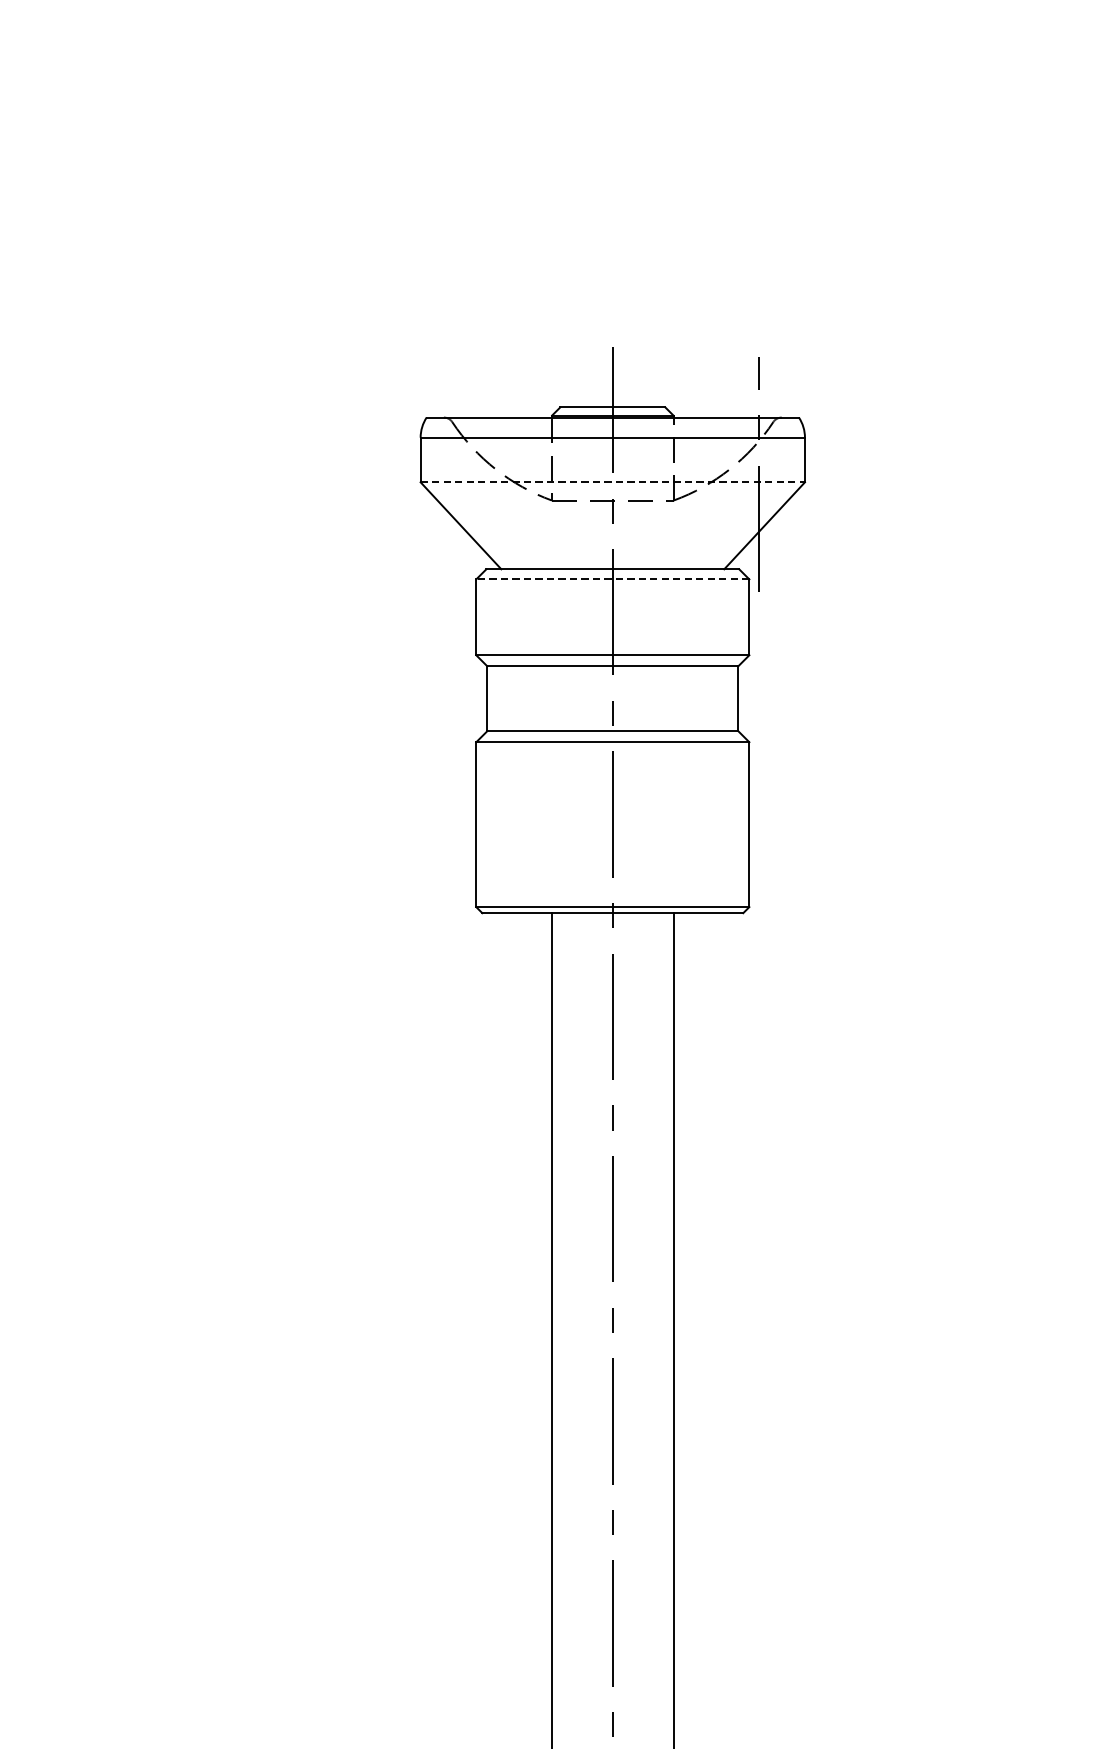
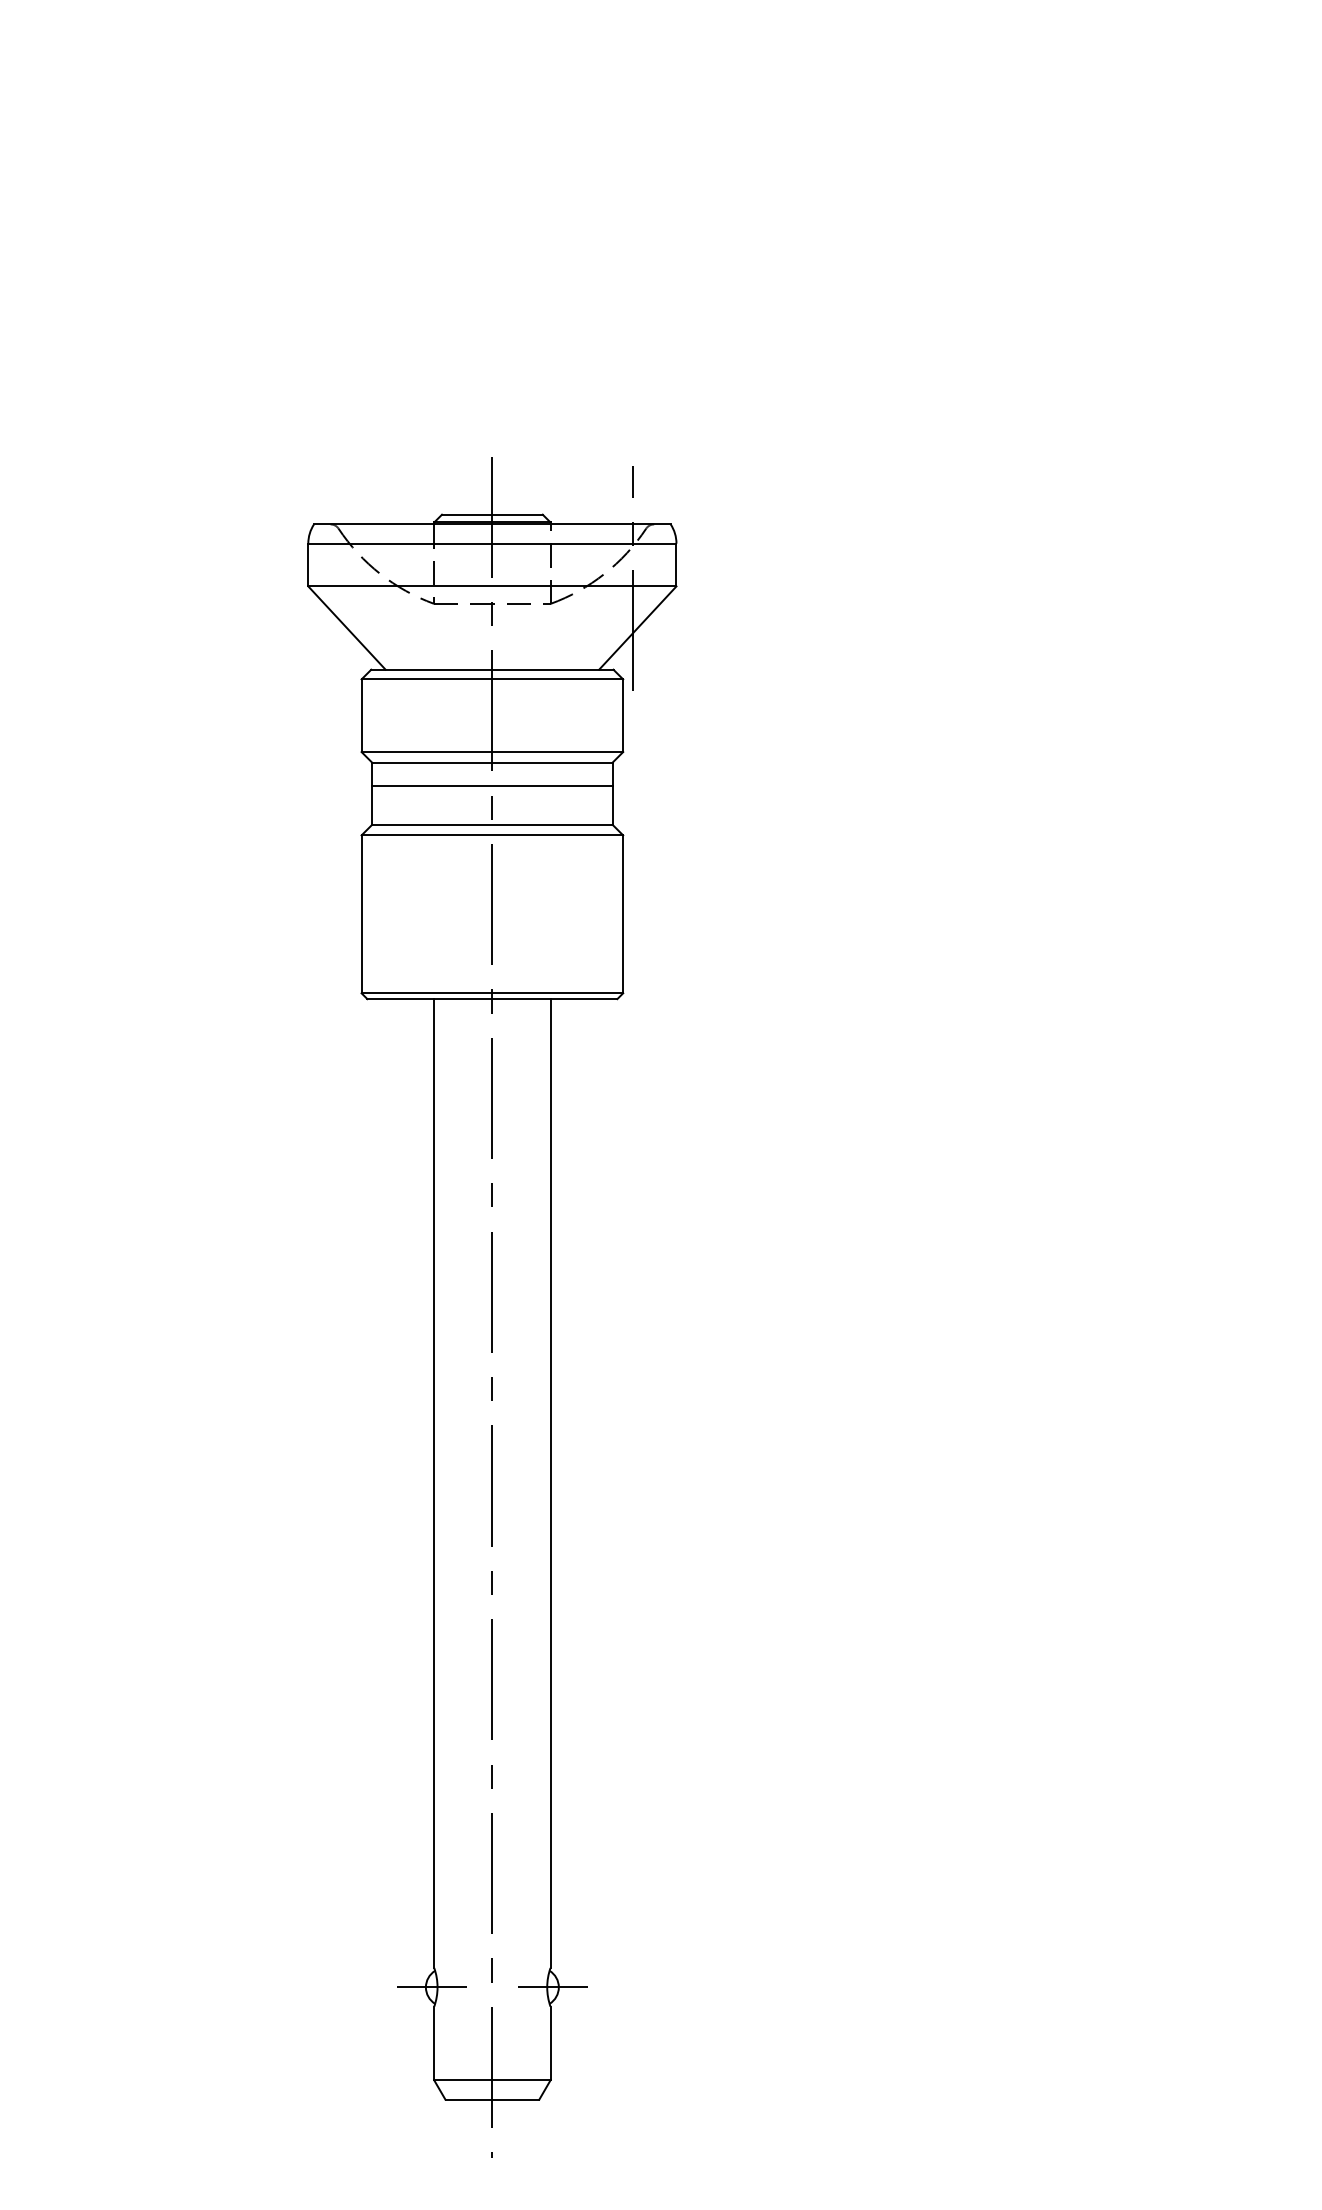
line: (612, 482) -> (492, 586), dashed -> solid
line: (612, 579) -> (492, 679), dashed -> solid
line: (612, 690) -> (492, 785), added

